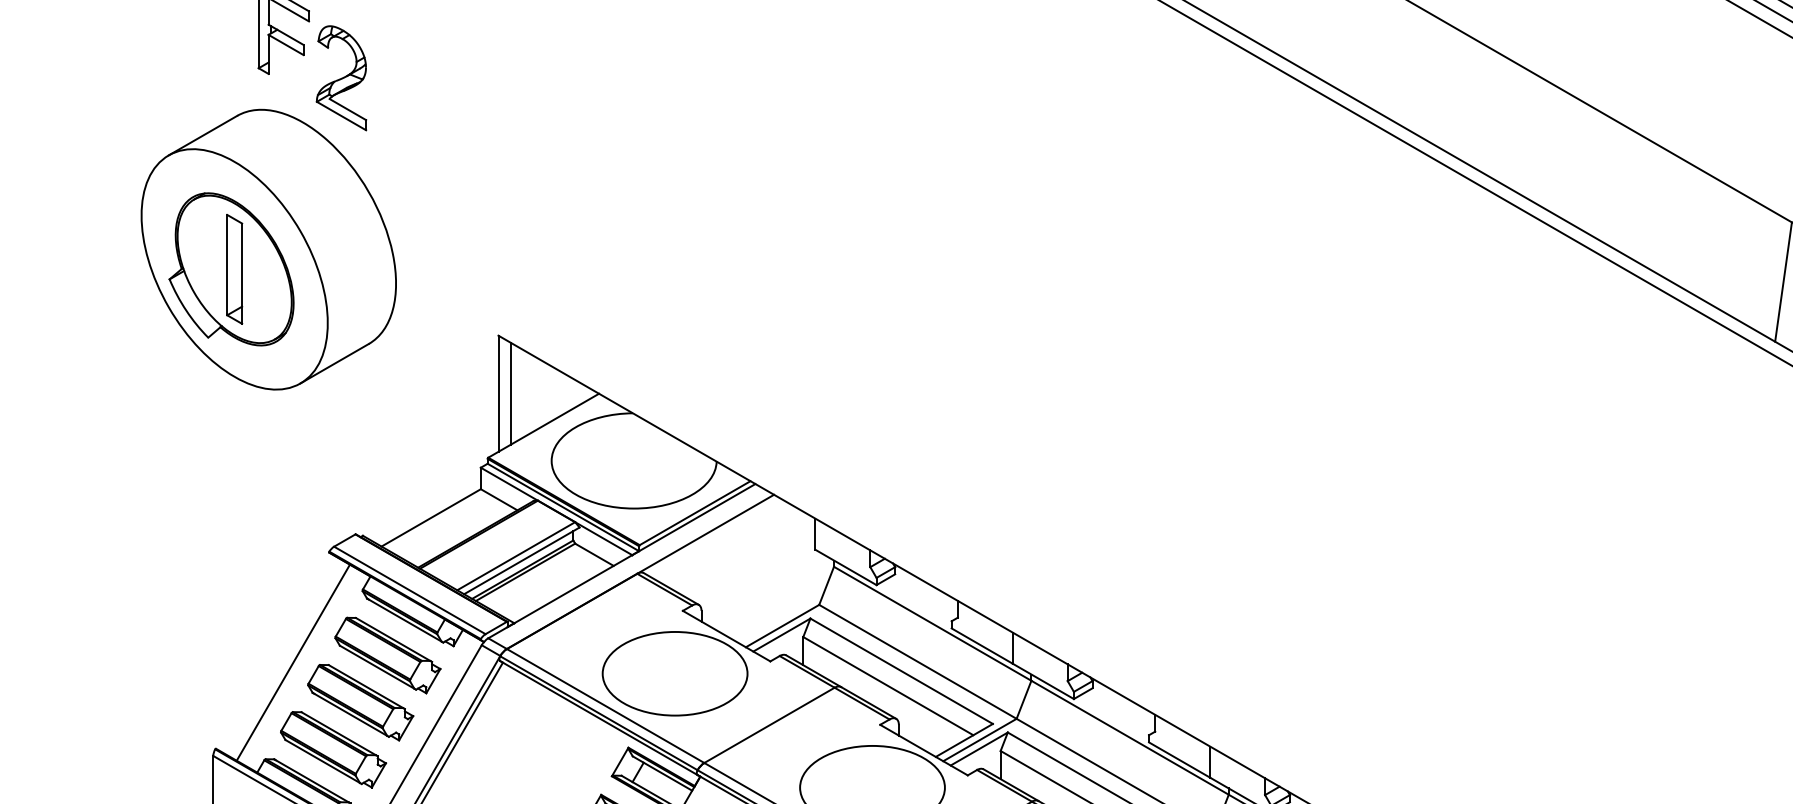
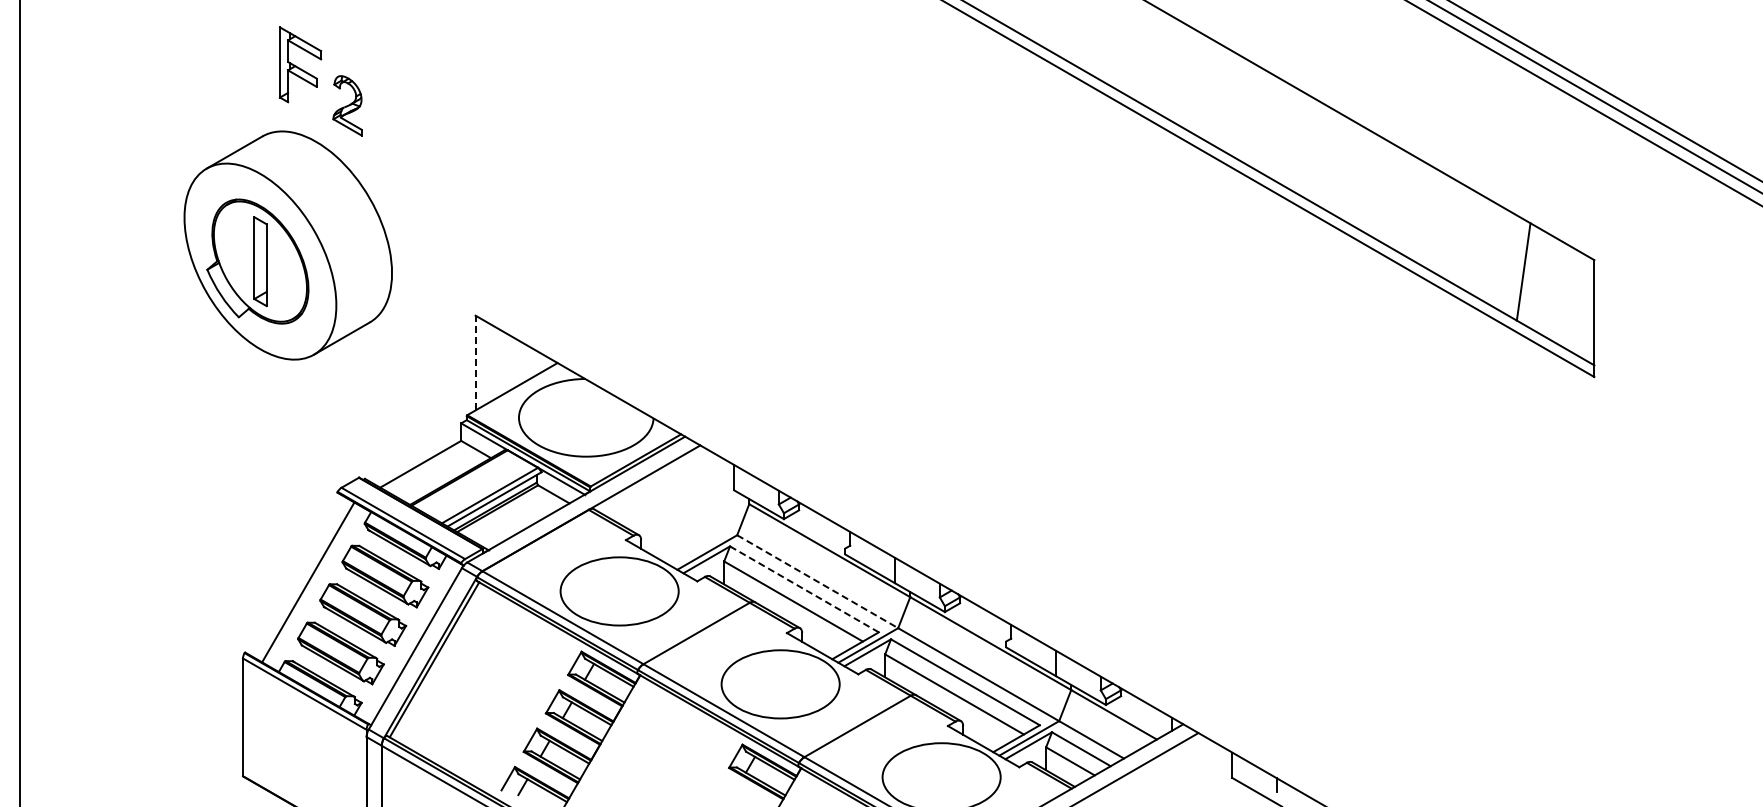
part: (341, 77) -> (347, 105), size x0.7
line: (498, 393) -> (475, 362), solid -> dashed
line: (510, 393) -> (485, 362), removed
line: (917, 661) -> (817, 581), solid -> dashed
line: (901, 671) -> (804, 589), solid -> dashed

